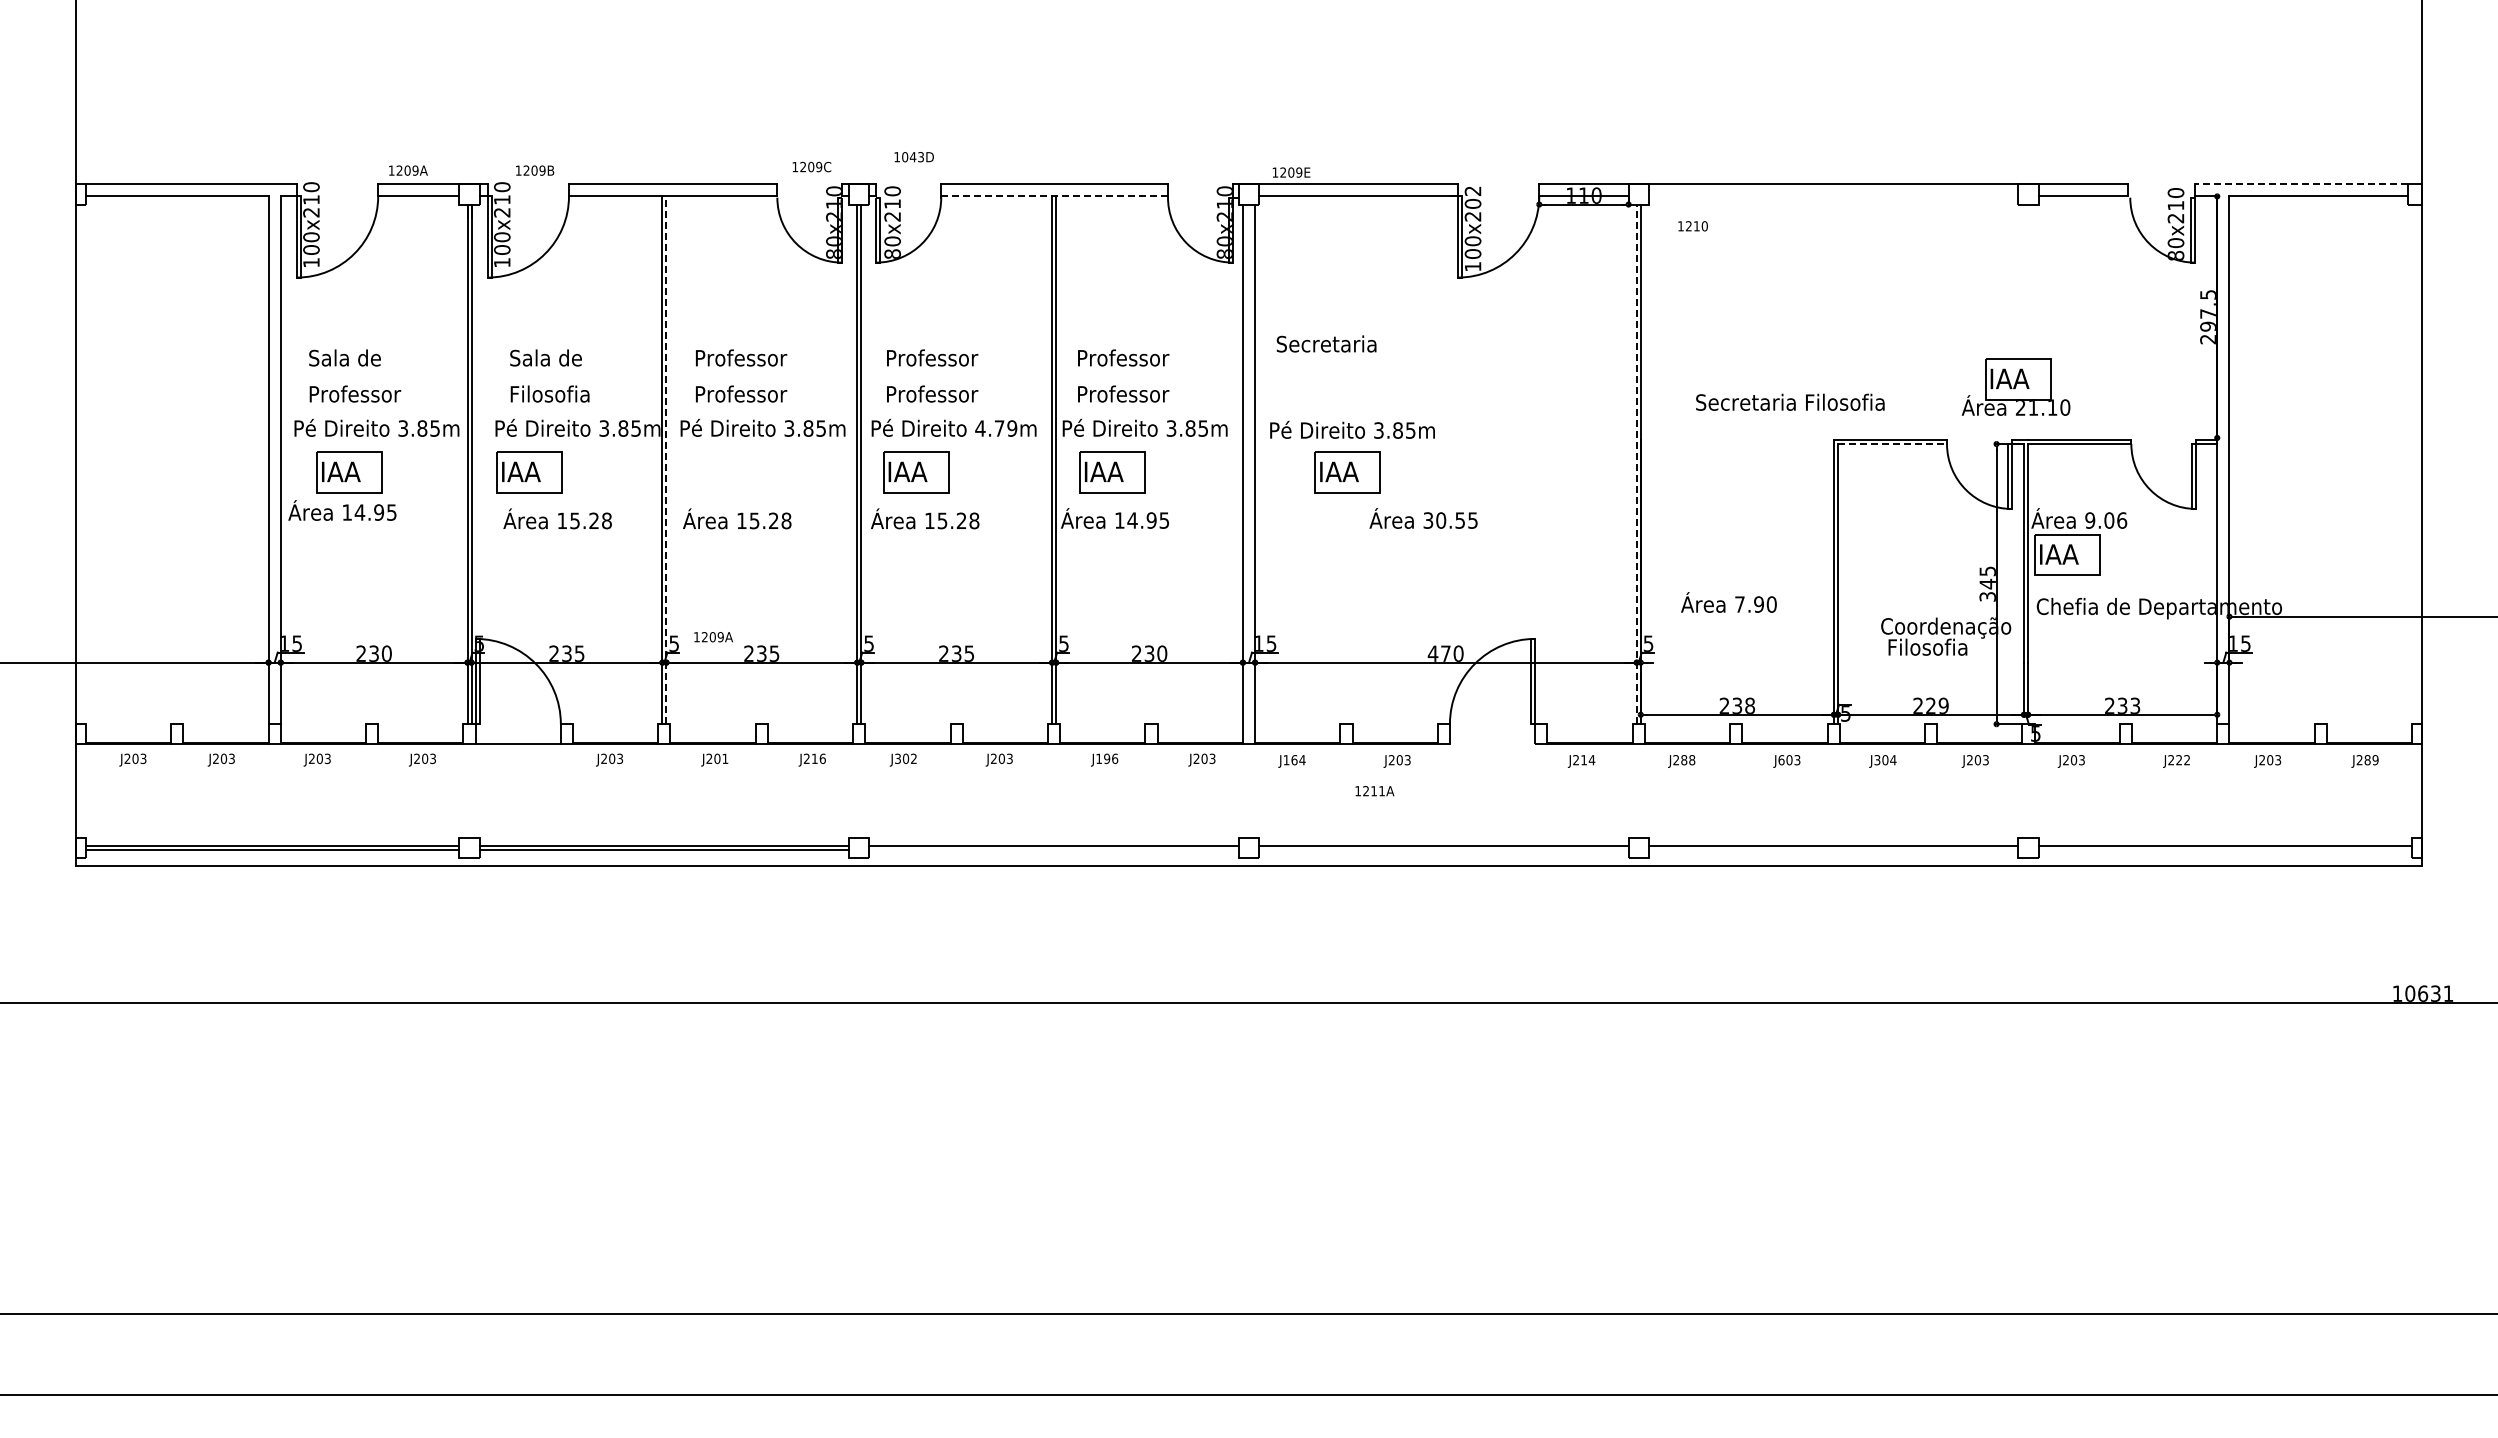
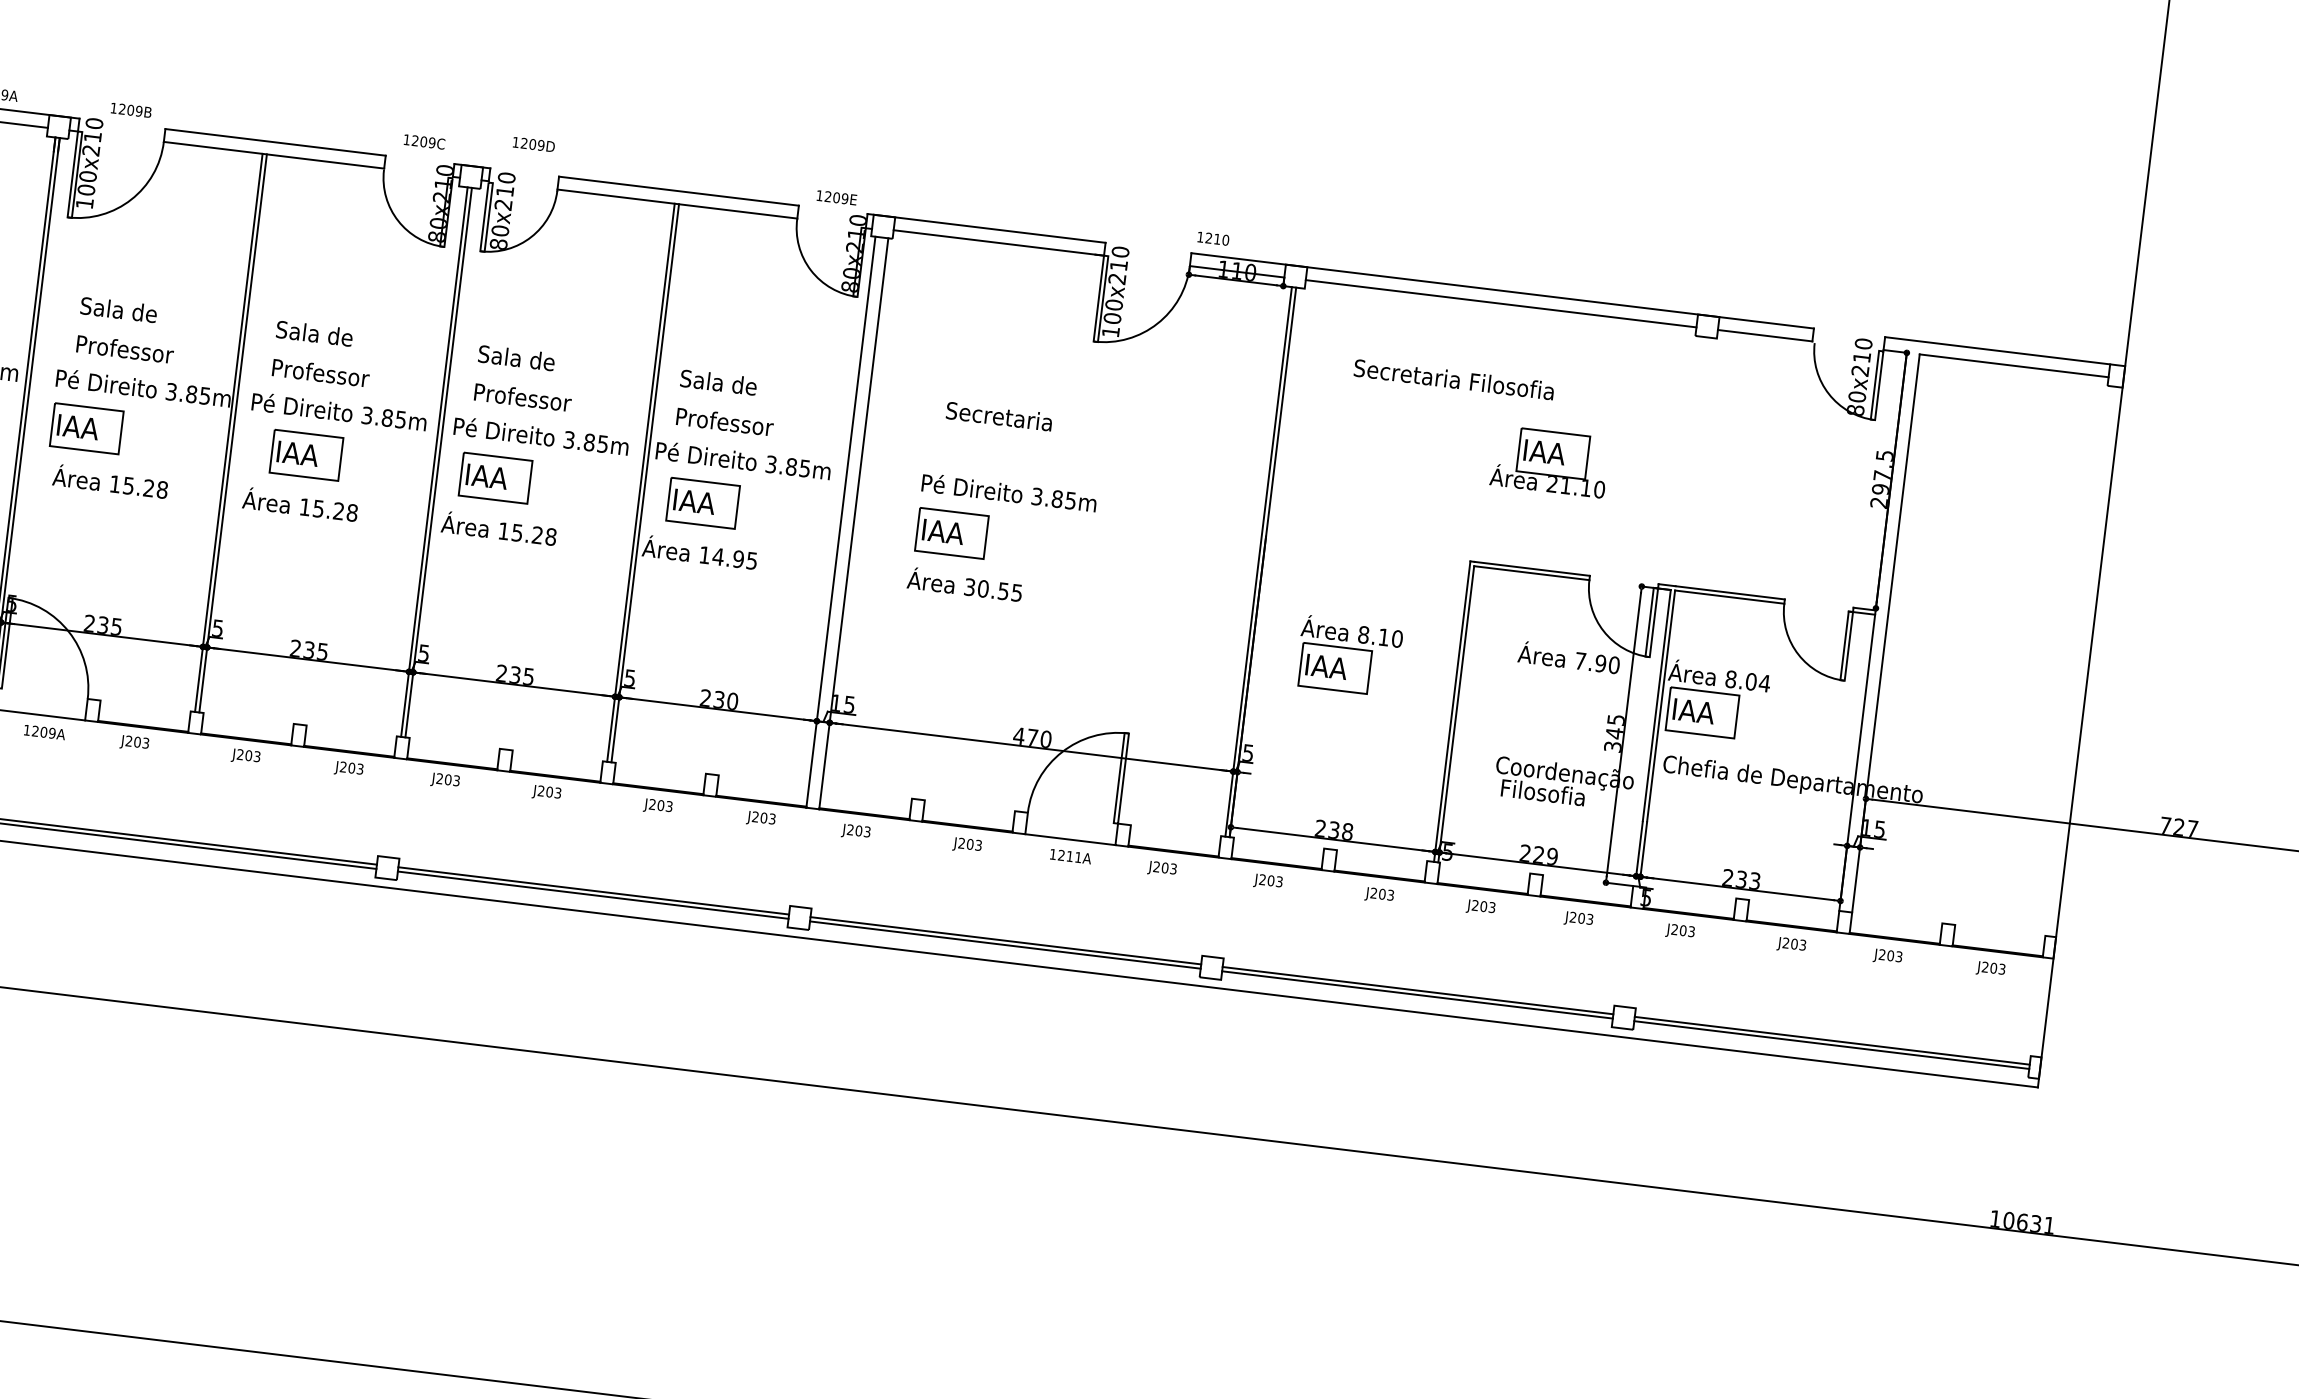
text: (913, 157) -> (533, 144), 1043D -> 1209D
text: (1291, 172) -> (836, 197), moved
line: (2301, 184) -> (1997, 351), dashed -> solid
line: (1055, 196) -> (678, 204), dashed -> solid
line: (1833, 196) -> (1501, 303), added
text: (1472, 197) -> (1119, 258), 100x202 -> 100x210
text: (1692, 226) -> (1212, 238), moved
text: (1326, 343) -> (999, 415), moved
text: (741, 357) -> (325, 334), Professor -> Sala de
text: (932, 357) -> (527, 358), Professor -> Sala de
text: (1123, 357) -> (729, 383), Professor -> Sala de
part: (2015, 386) -> (1549, 461), moved
text: (557, 393) -> (126, 348), Filosofia -> Professor
text: (1790, 401) -> (1454, 378), moved
text: (996, 428) -> (586, 442), 4.79m -> 3.85m
text: (1352, 429) -> (1009, 492), moved
line: (1893, 444) -> (1532, 573), dashed -> solid
line: (666, 460) -> (233, 433), dashed -> solid
line: (1636, 464) -> (1258, 562), dashed -> solid
part: (737, 472) -> (306, 455), added
text: (1423, 518) -> (964, 584), moved
text: (2106, 520) -> (1748, 681), 9.06 -> 8.04
part: (1731, 541) -> (1349, 655), added
text: (1728, 602) -> (1568, 657), moved
text: (713, 637) -> (44, 732), moved
line: (1492, 744) -> (1070, 839), added
text: (725, 758) -> (257, 756), J201 -> J203
text: (818, 758) -> (355, 768), J216 -> J203
text: (1107, 758) -> (661, 805), J196 -> J203
text: (905, 759) -> (447, 780), J302 -> J203
text: (1294, 760) -> (858, 831), J164 -> J203
text: (1588, 760) -> (1169, 868), J214 -> J203
text: (1688, 760) -> (1275, 881), J288 -> J203
text: (1781, 760) -> (1373, 893), J603 -> J203
text: (1885, 760) -> (1483, 906), J304 -> J203
text: (2183, 760) -> (1798, 945), J222 -> J203
text: (2371, 760) -> (1997, 969), J289 -> J203
text: (1374, 791) -> (1070, 856), moved
line: (1053, 850) -> (592, 895), added
line: (1443, 850) -> (1004, 945), added
line: (1833, 850) -> (1417, 995), added
line: (2225, 850) -> (1831, 1045), added

